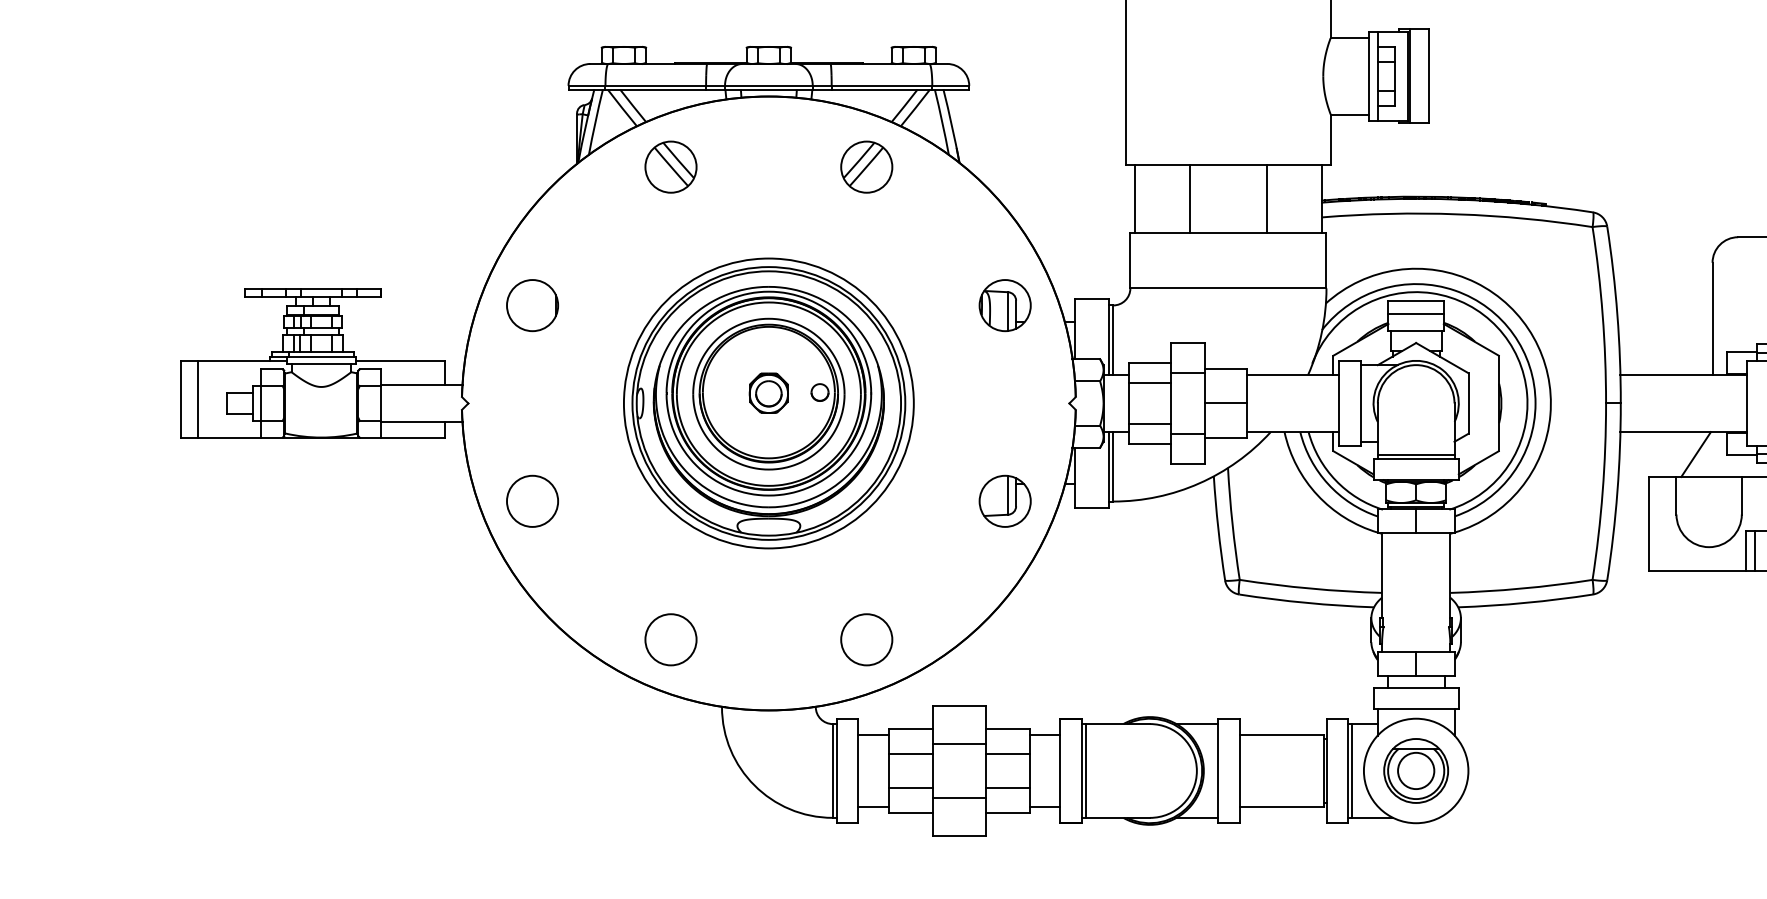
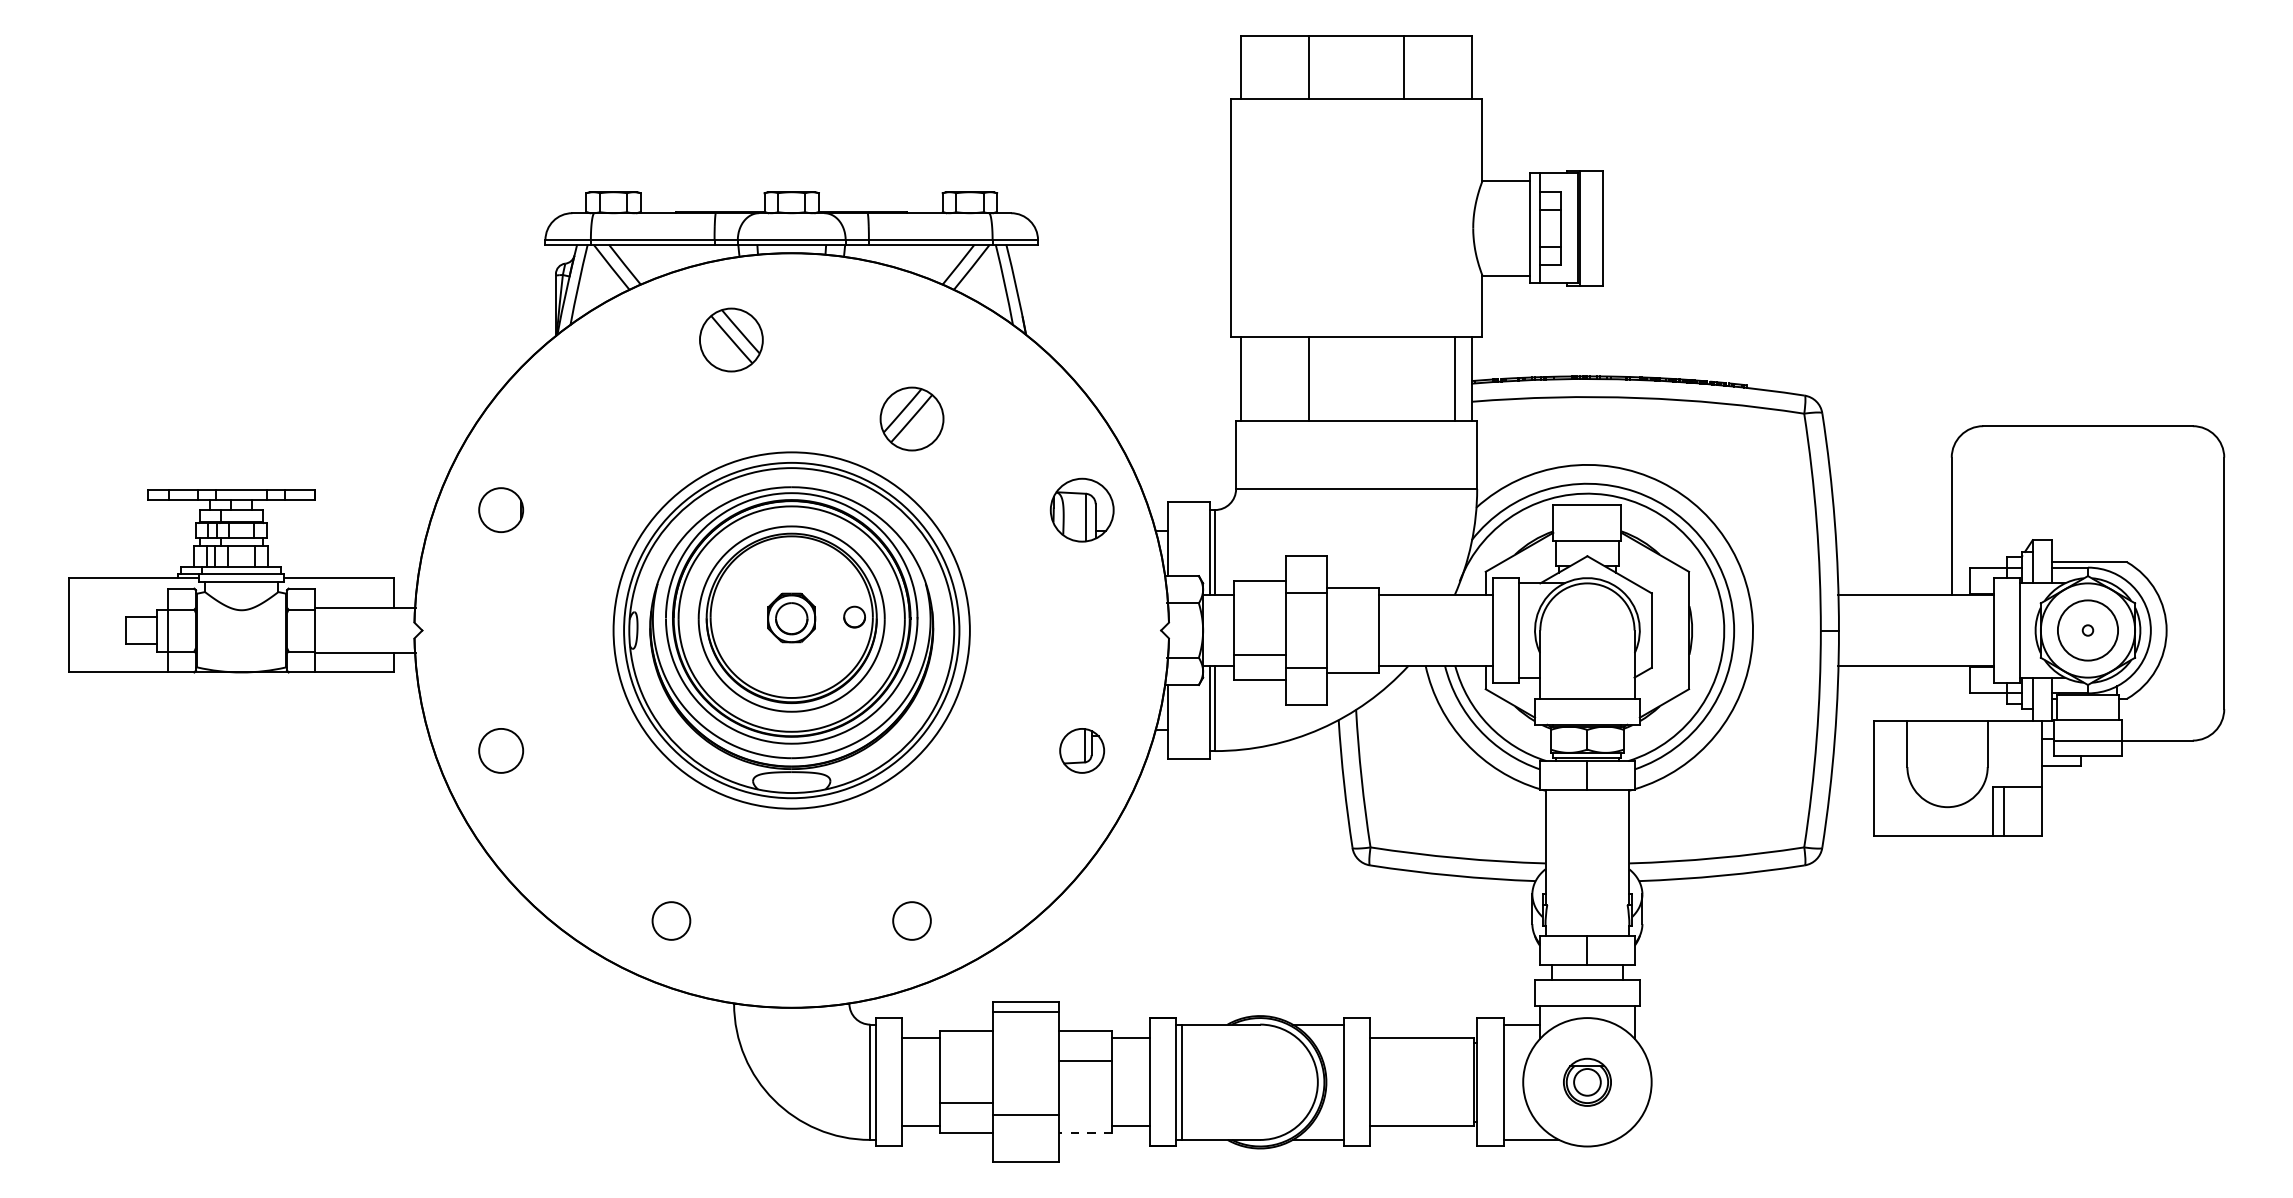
part: (671, 166) -> (731, 339), moved
part: (866, 166) -> (911, 418), moved
line: (1267, 198) -> (1455, 378), moved
part: (531, 305) -> (500, 509), size x0.7
line: (1416, 313) -> (1587, 520), removed
line: (1149, 383) -> (1259, 605), removed
line: (197, 399) -> (89, 625), removed
line: (1225, 403) -> (1353, 630), removed
line: (1696, 453) -> (1931, 692), removed
line: (1416, 454) -> (1587, 693), removed
circle: (531, 501) -> (500, 750), size x0.7
part: (1004, 501) -> (1081, 750), size x0.7
circle: (671, 639) -> (671, 920), size x0.6
circle: (866, 639) -> (911, 920), size x0.6
line: (959, 744) -> (1025, 1012), moved
line: (911, 754) -> (966, 1061), removed
line: (1351, 770) -> (1508, 1081), removed
part: (1416, 771) -> (1587, 1082), size x0.6
line: (1007, 788) -> (1085, 1103), removed
line: (1007, 812) -> (1085, 1133), solid -> dashed

